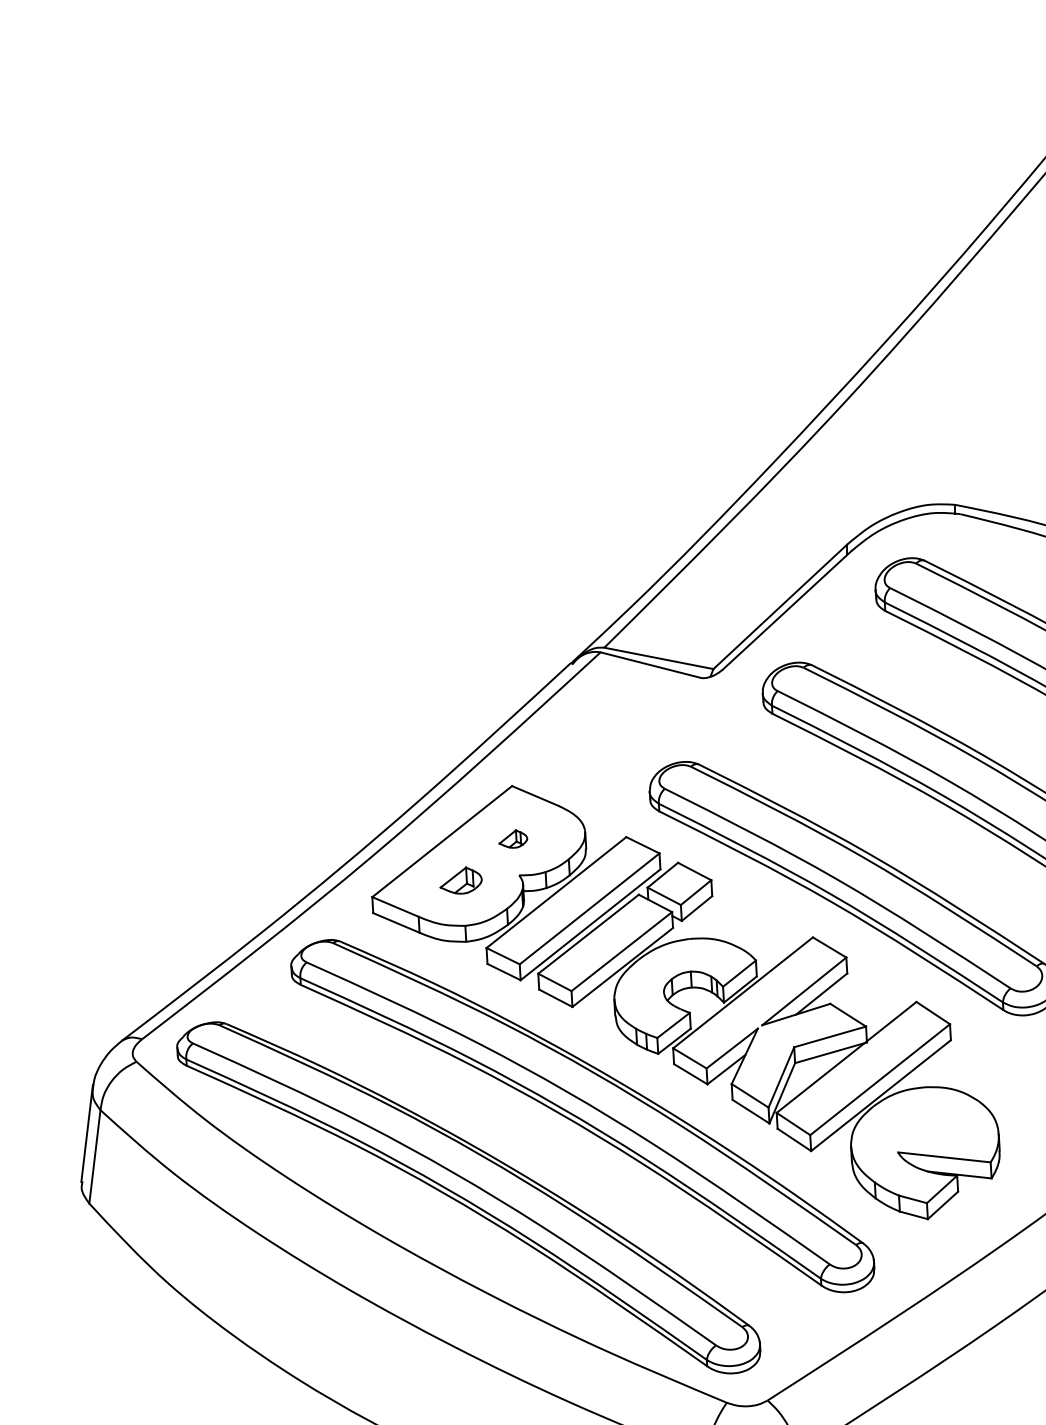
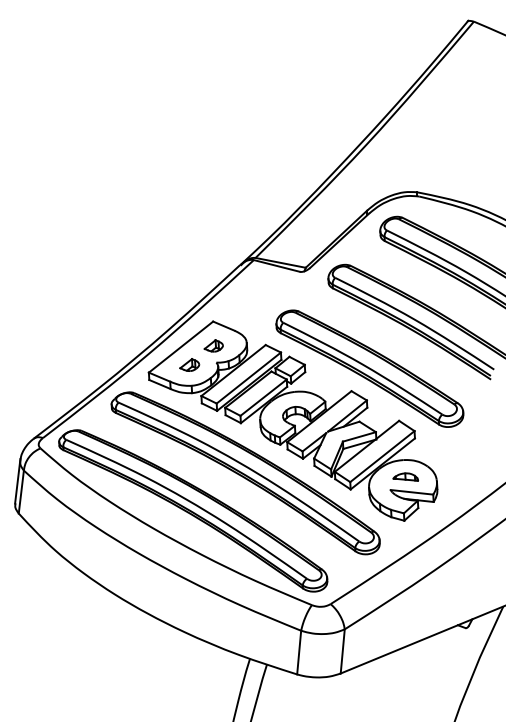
part: (512, 838) -> (213, 345), size x1.43
part: (930, 1122) -> (405, 476), added

